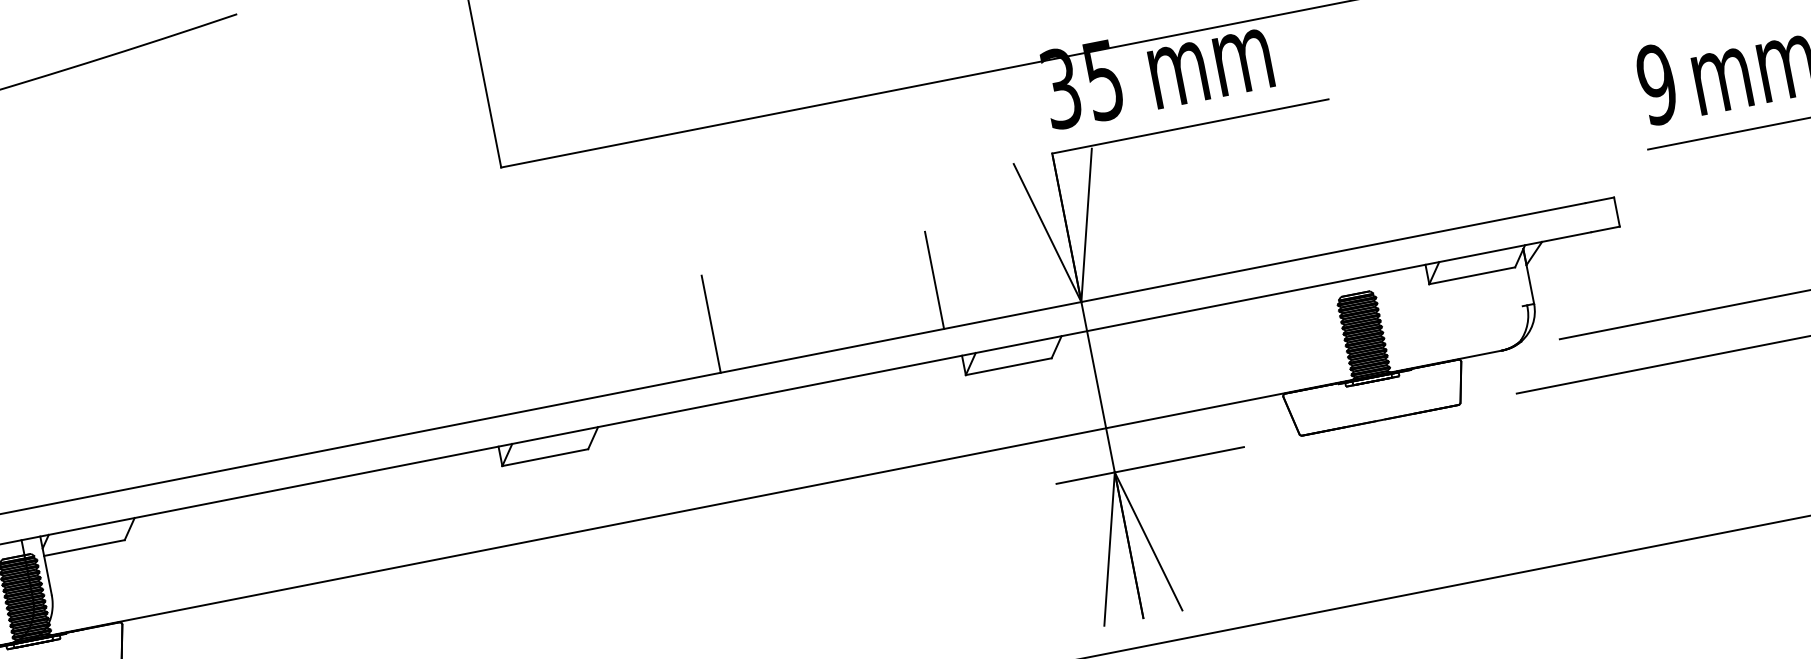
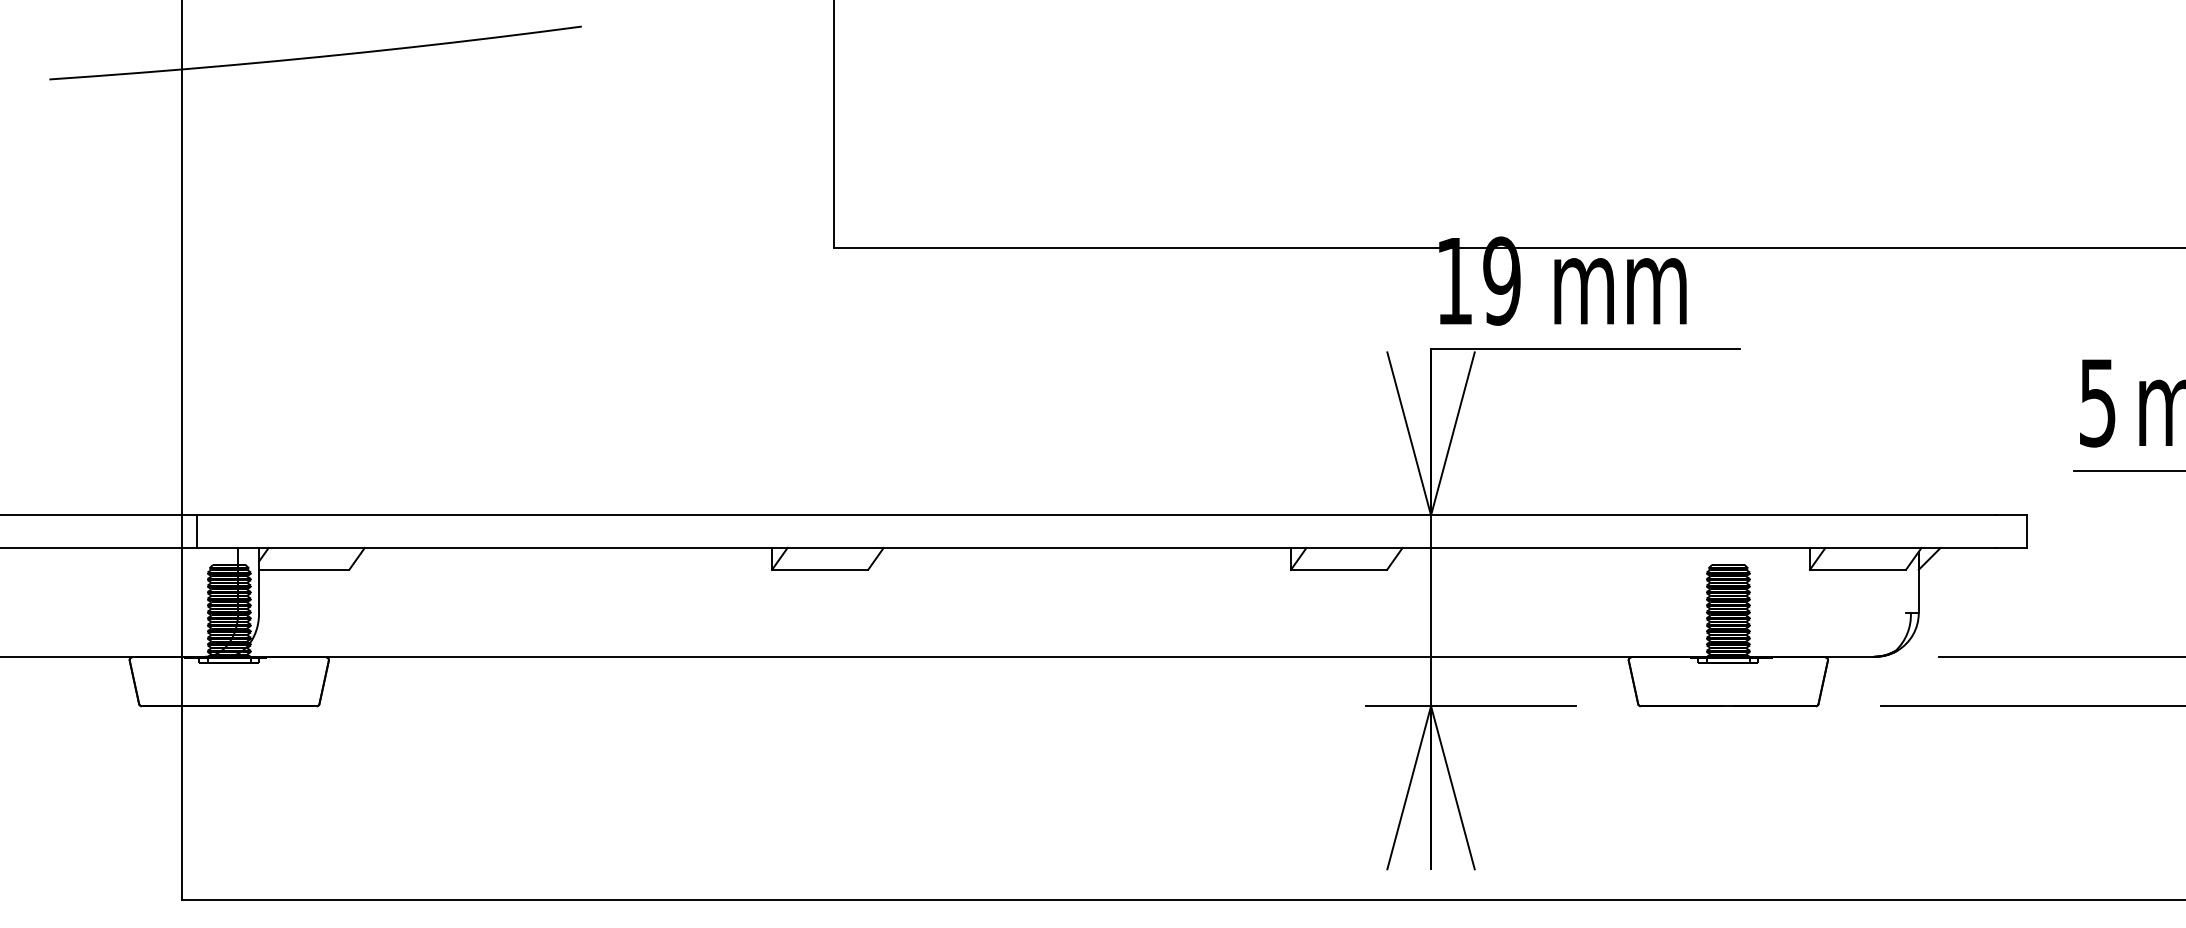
text: (1082, 83) -> (1478, 280), 35 -> 19
text: (1656, 84) -> (2097, 402), 9 -> 5
line: (934, 279) -> (1277, 460), removed
line: (711, 323) -> (1027, 460), removed

